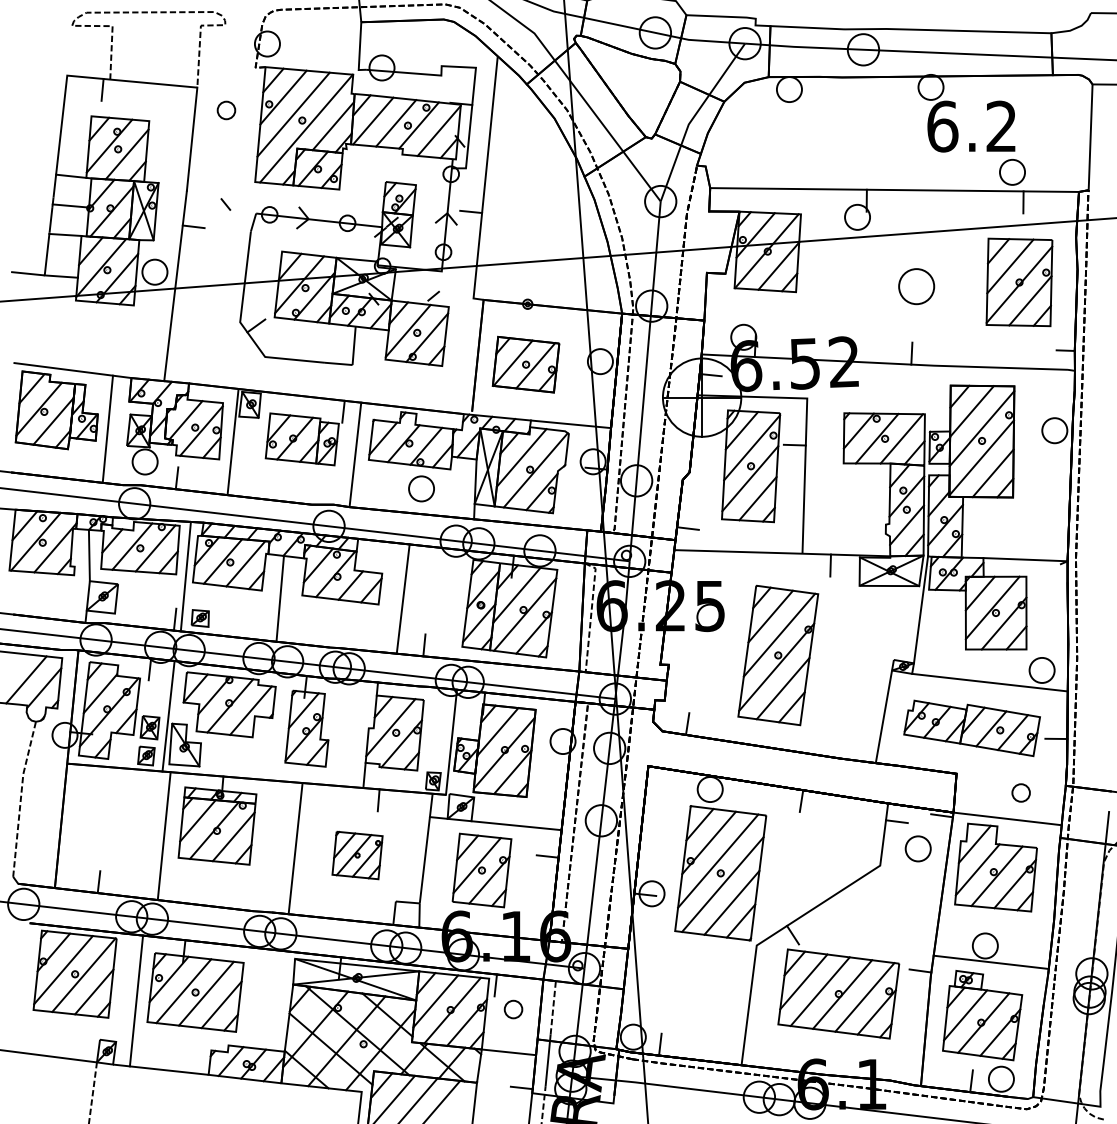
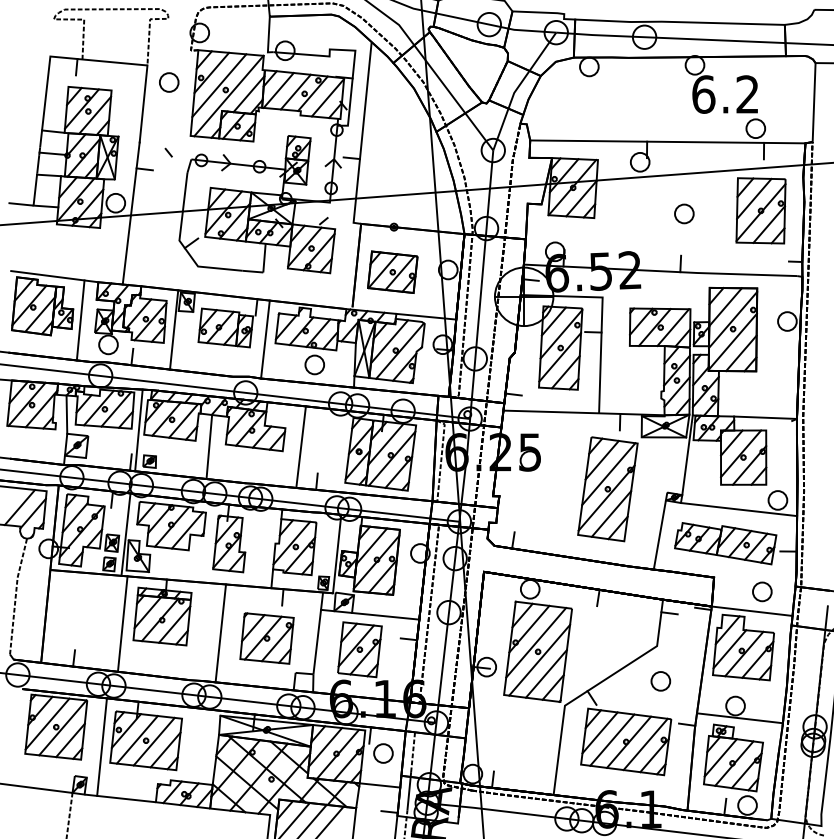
part: (226, 110) -> (169, 82), size x1.43
part: (916, 286) -> (684, 213), size x0.71
part: (778, 655) -> (608, 489), moved
part: (1020, 792) -> (761, 591), size x1.43
part: (917, 848) -> (660, 681), moved
part: (357, 855) -> (266, 638), size x1.43
part: (513, 1009) -> (383, 753), size x1.43

